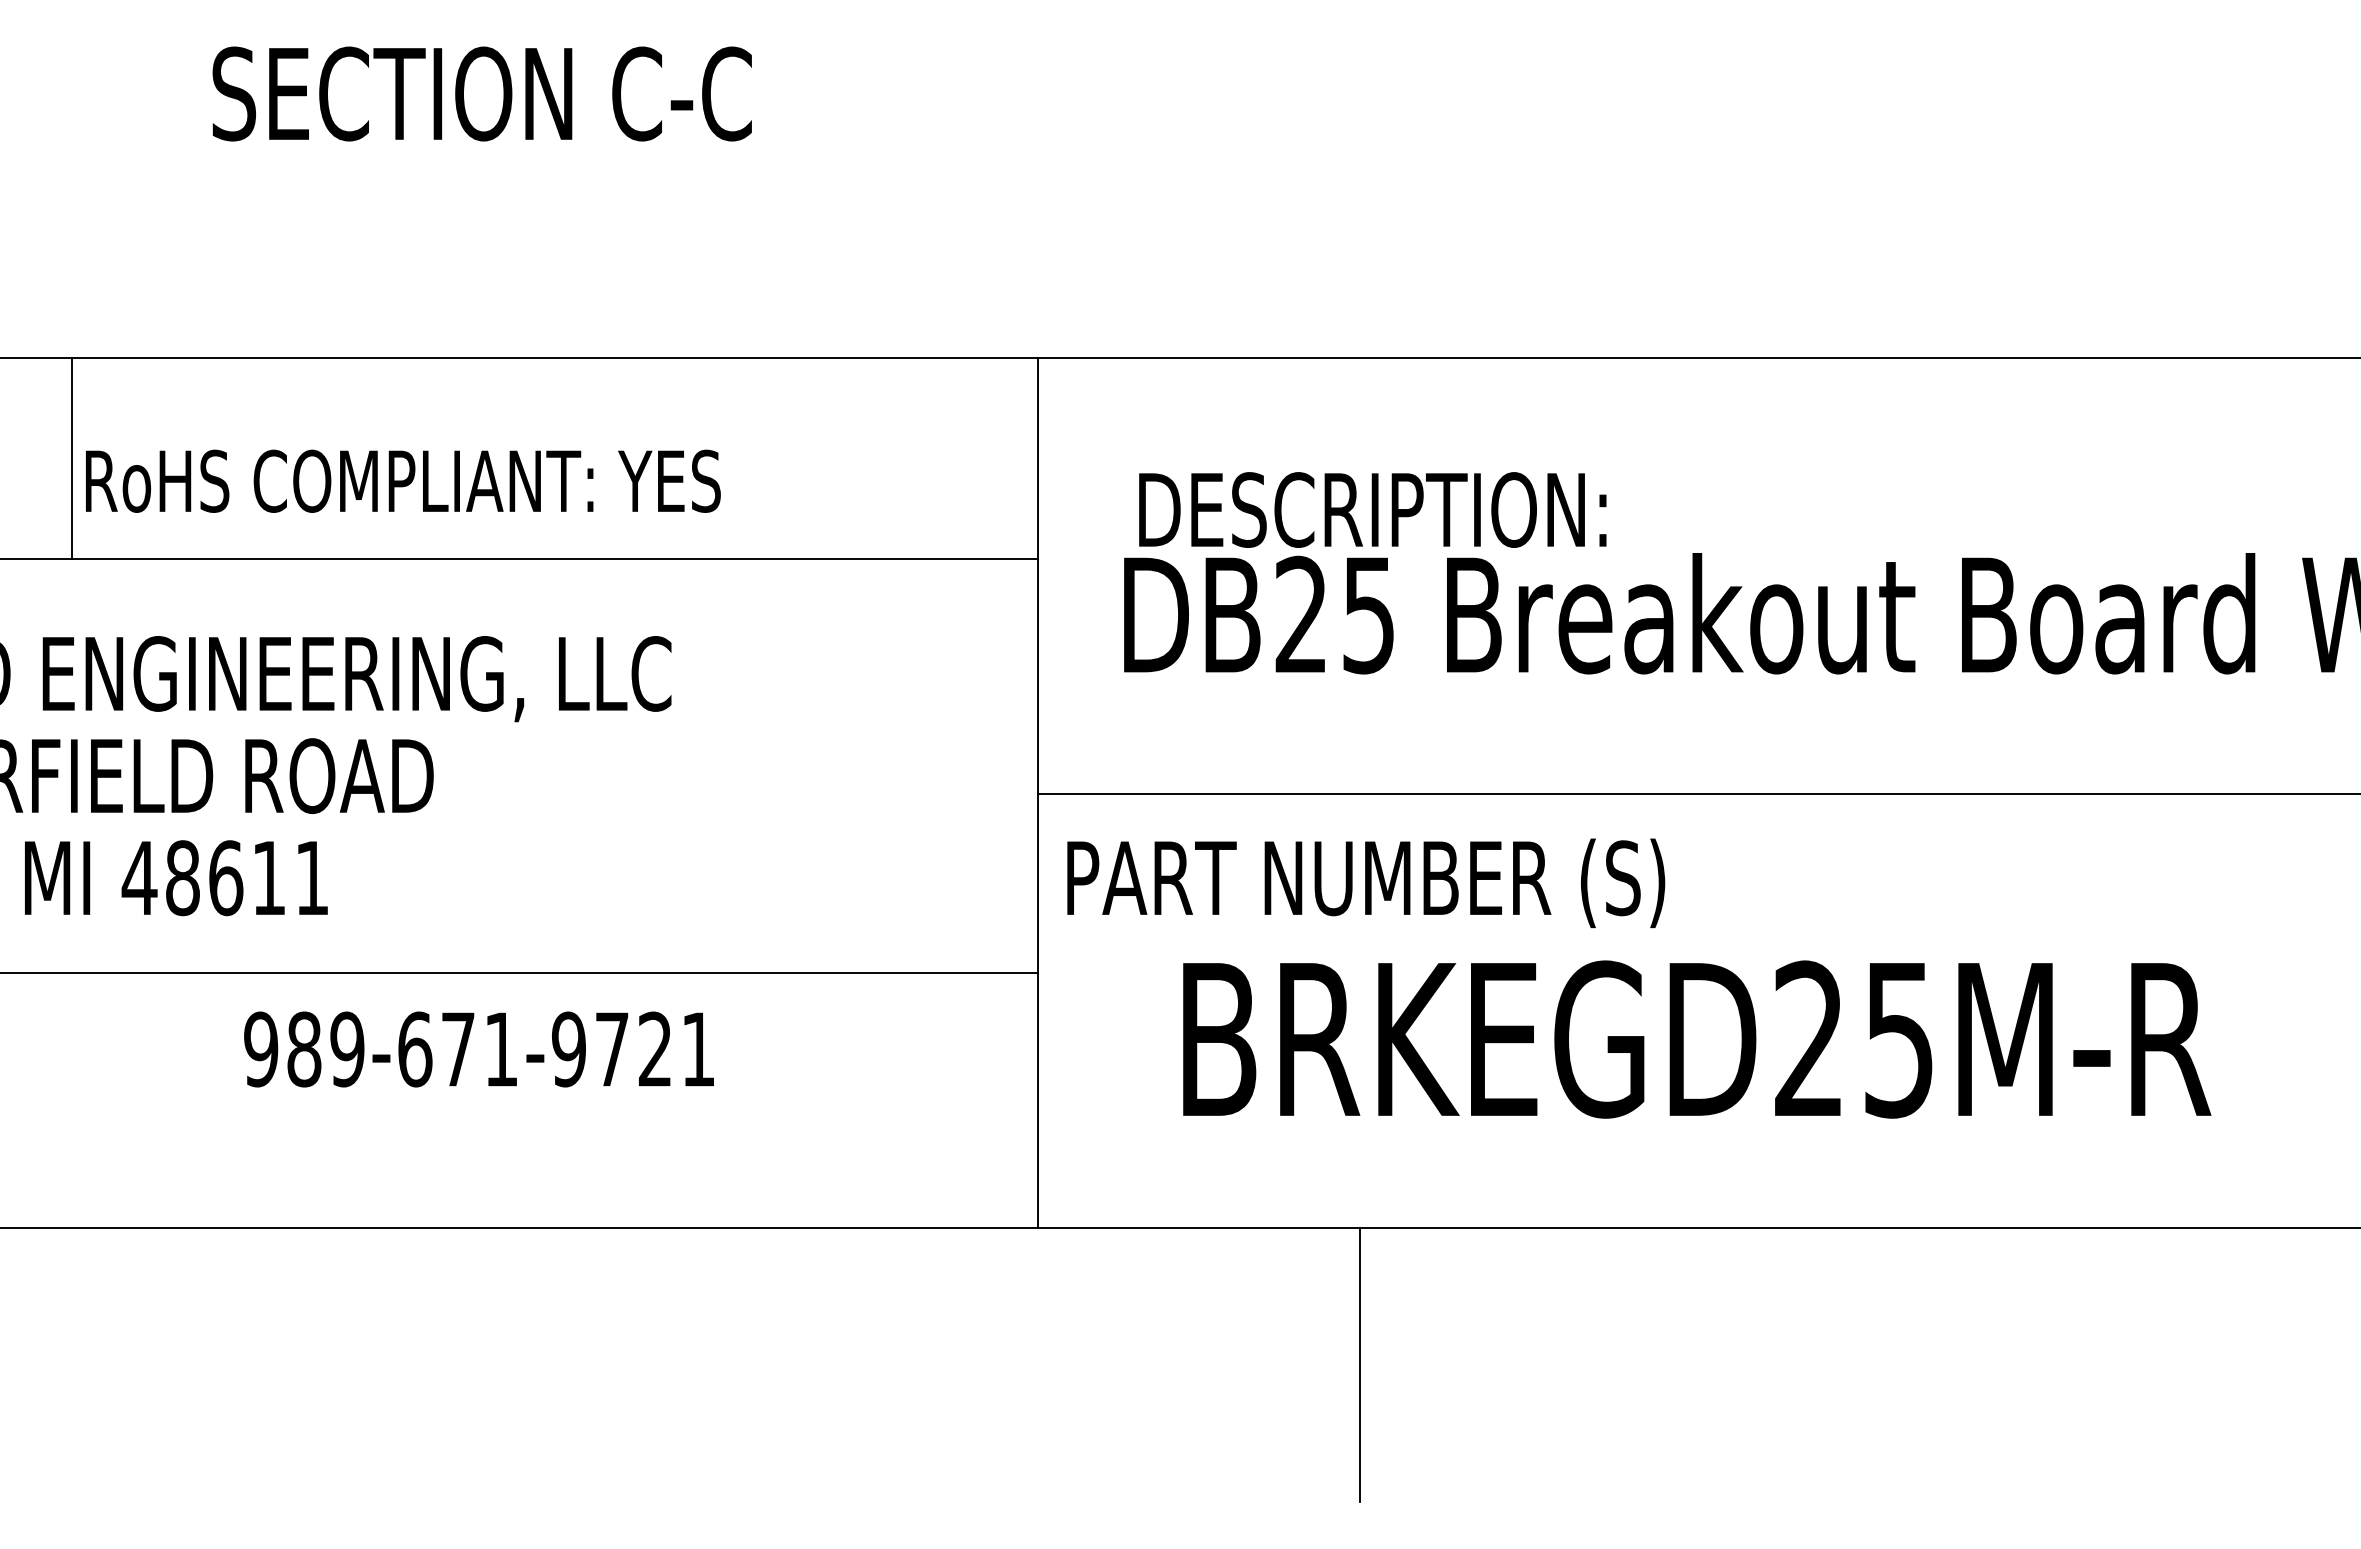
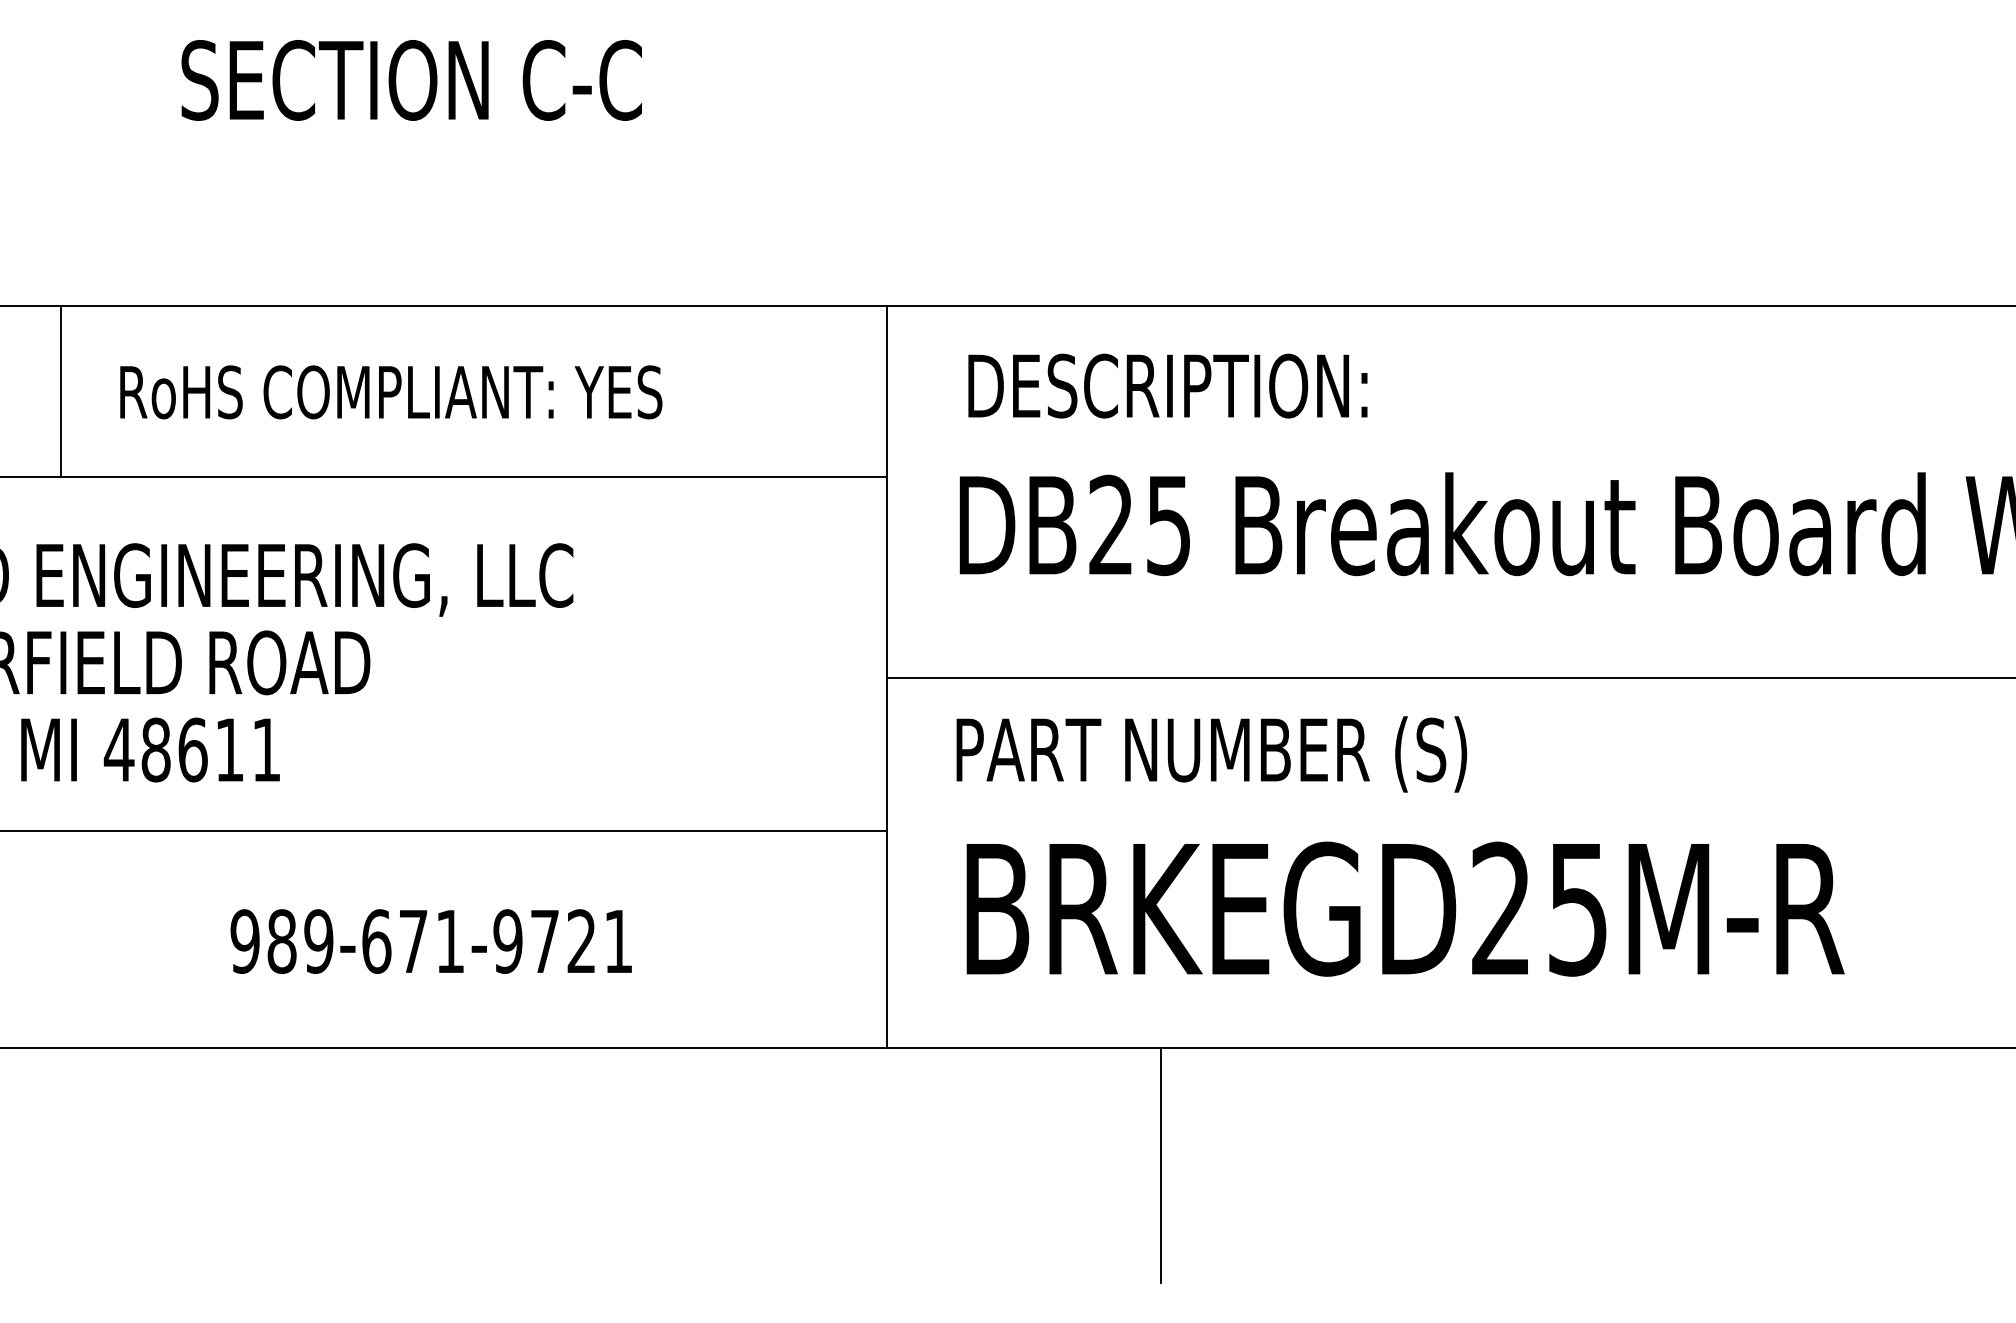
text: (403, 480) -> (391, 391), moved
text: (1372, 509) -> (1167, 385), moved
text: (1366, 883) -> (1212, 754), moved
text: (1697, 1039) -> (1405, 909), moved
text: (478, 1049) -> (430, 941), moved

